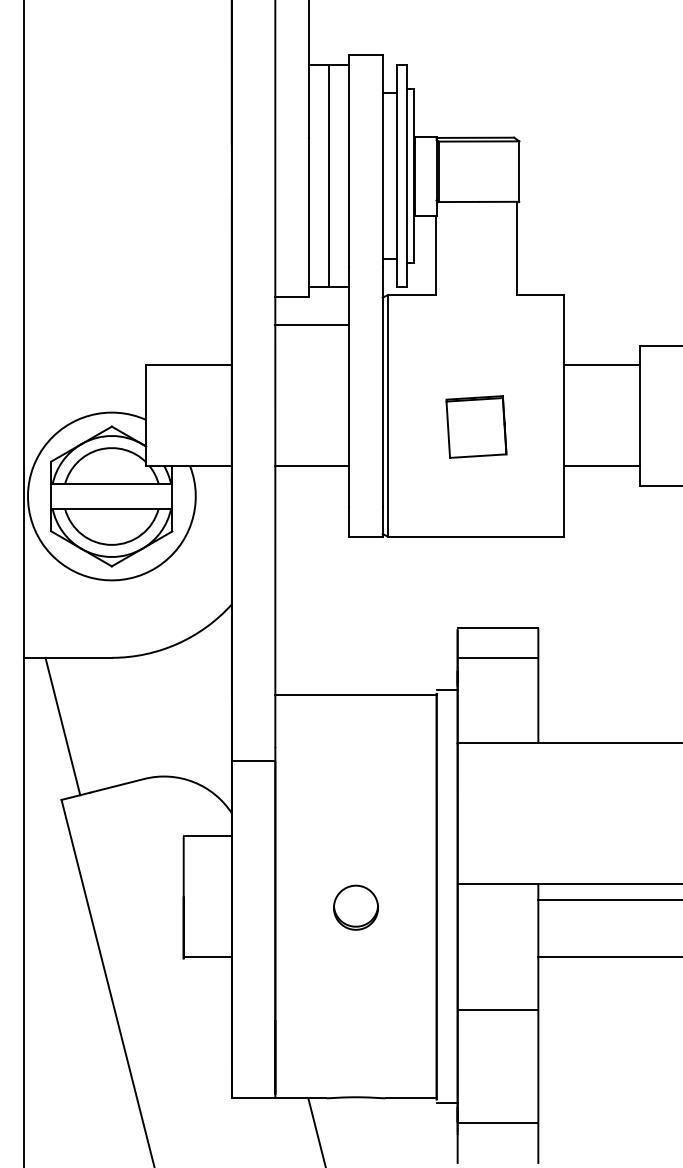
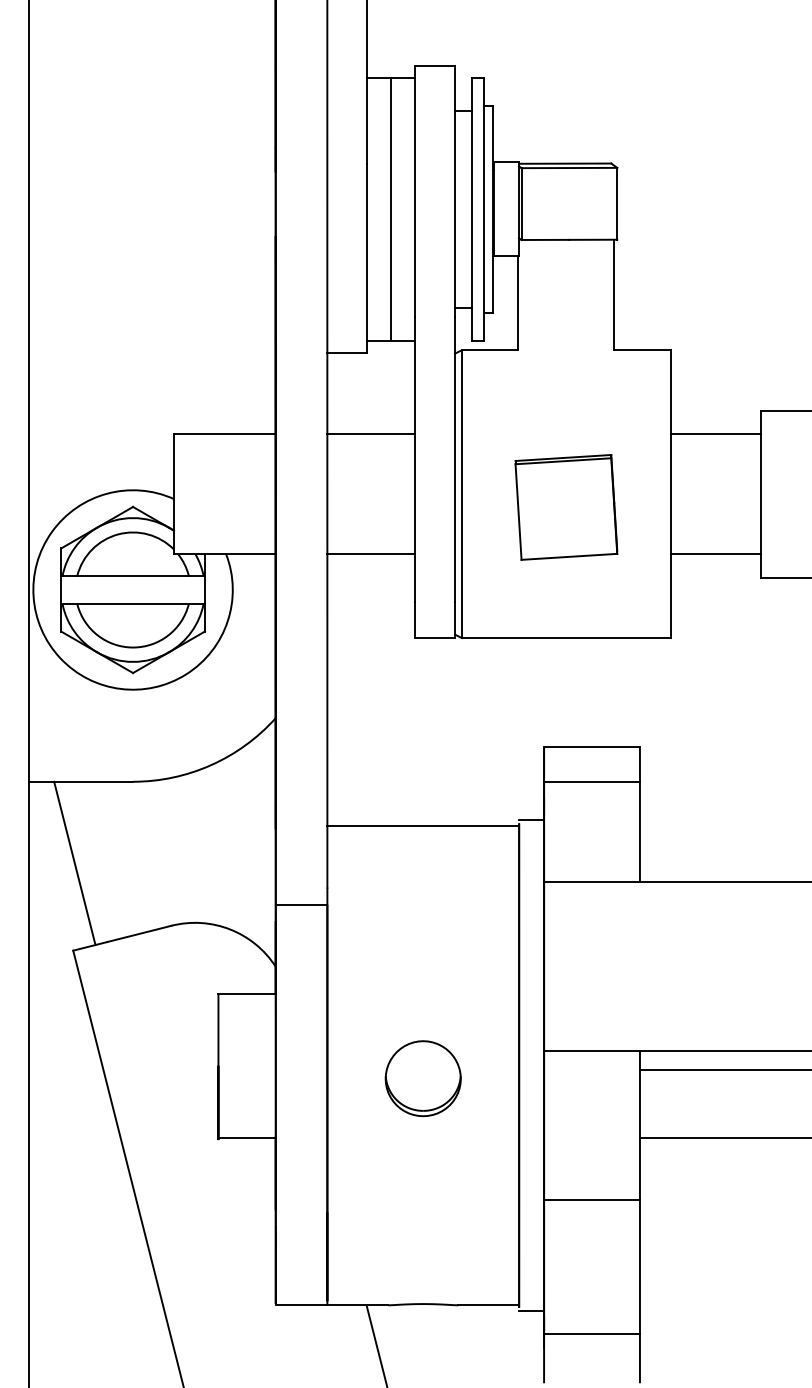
line: (311, 325) -> (370, 434), moved
part: (476, 426) -> (566, 506), size x1.43
part: (355, 907) -> (422, 1078), size x1.43

